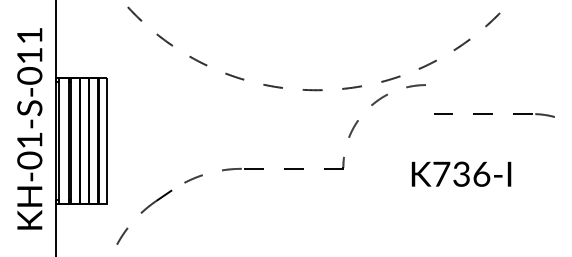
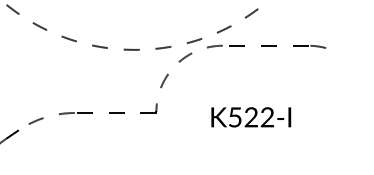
part: (494, 115) -> (277, 46), moved
text: (461, 173) -> (251, 116), K736-I -> K522-I

